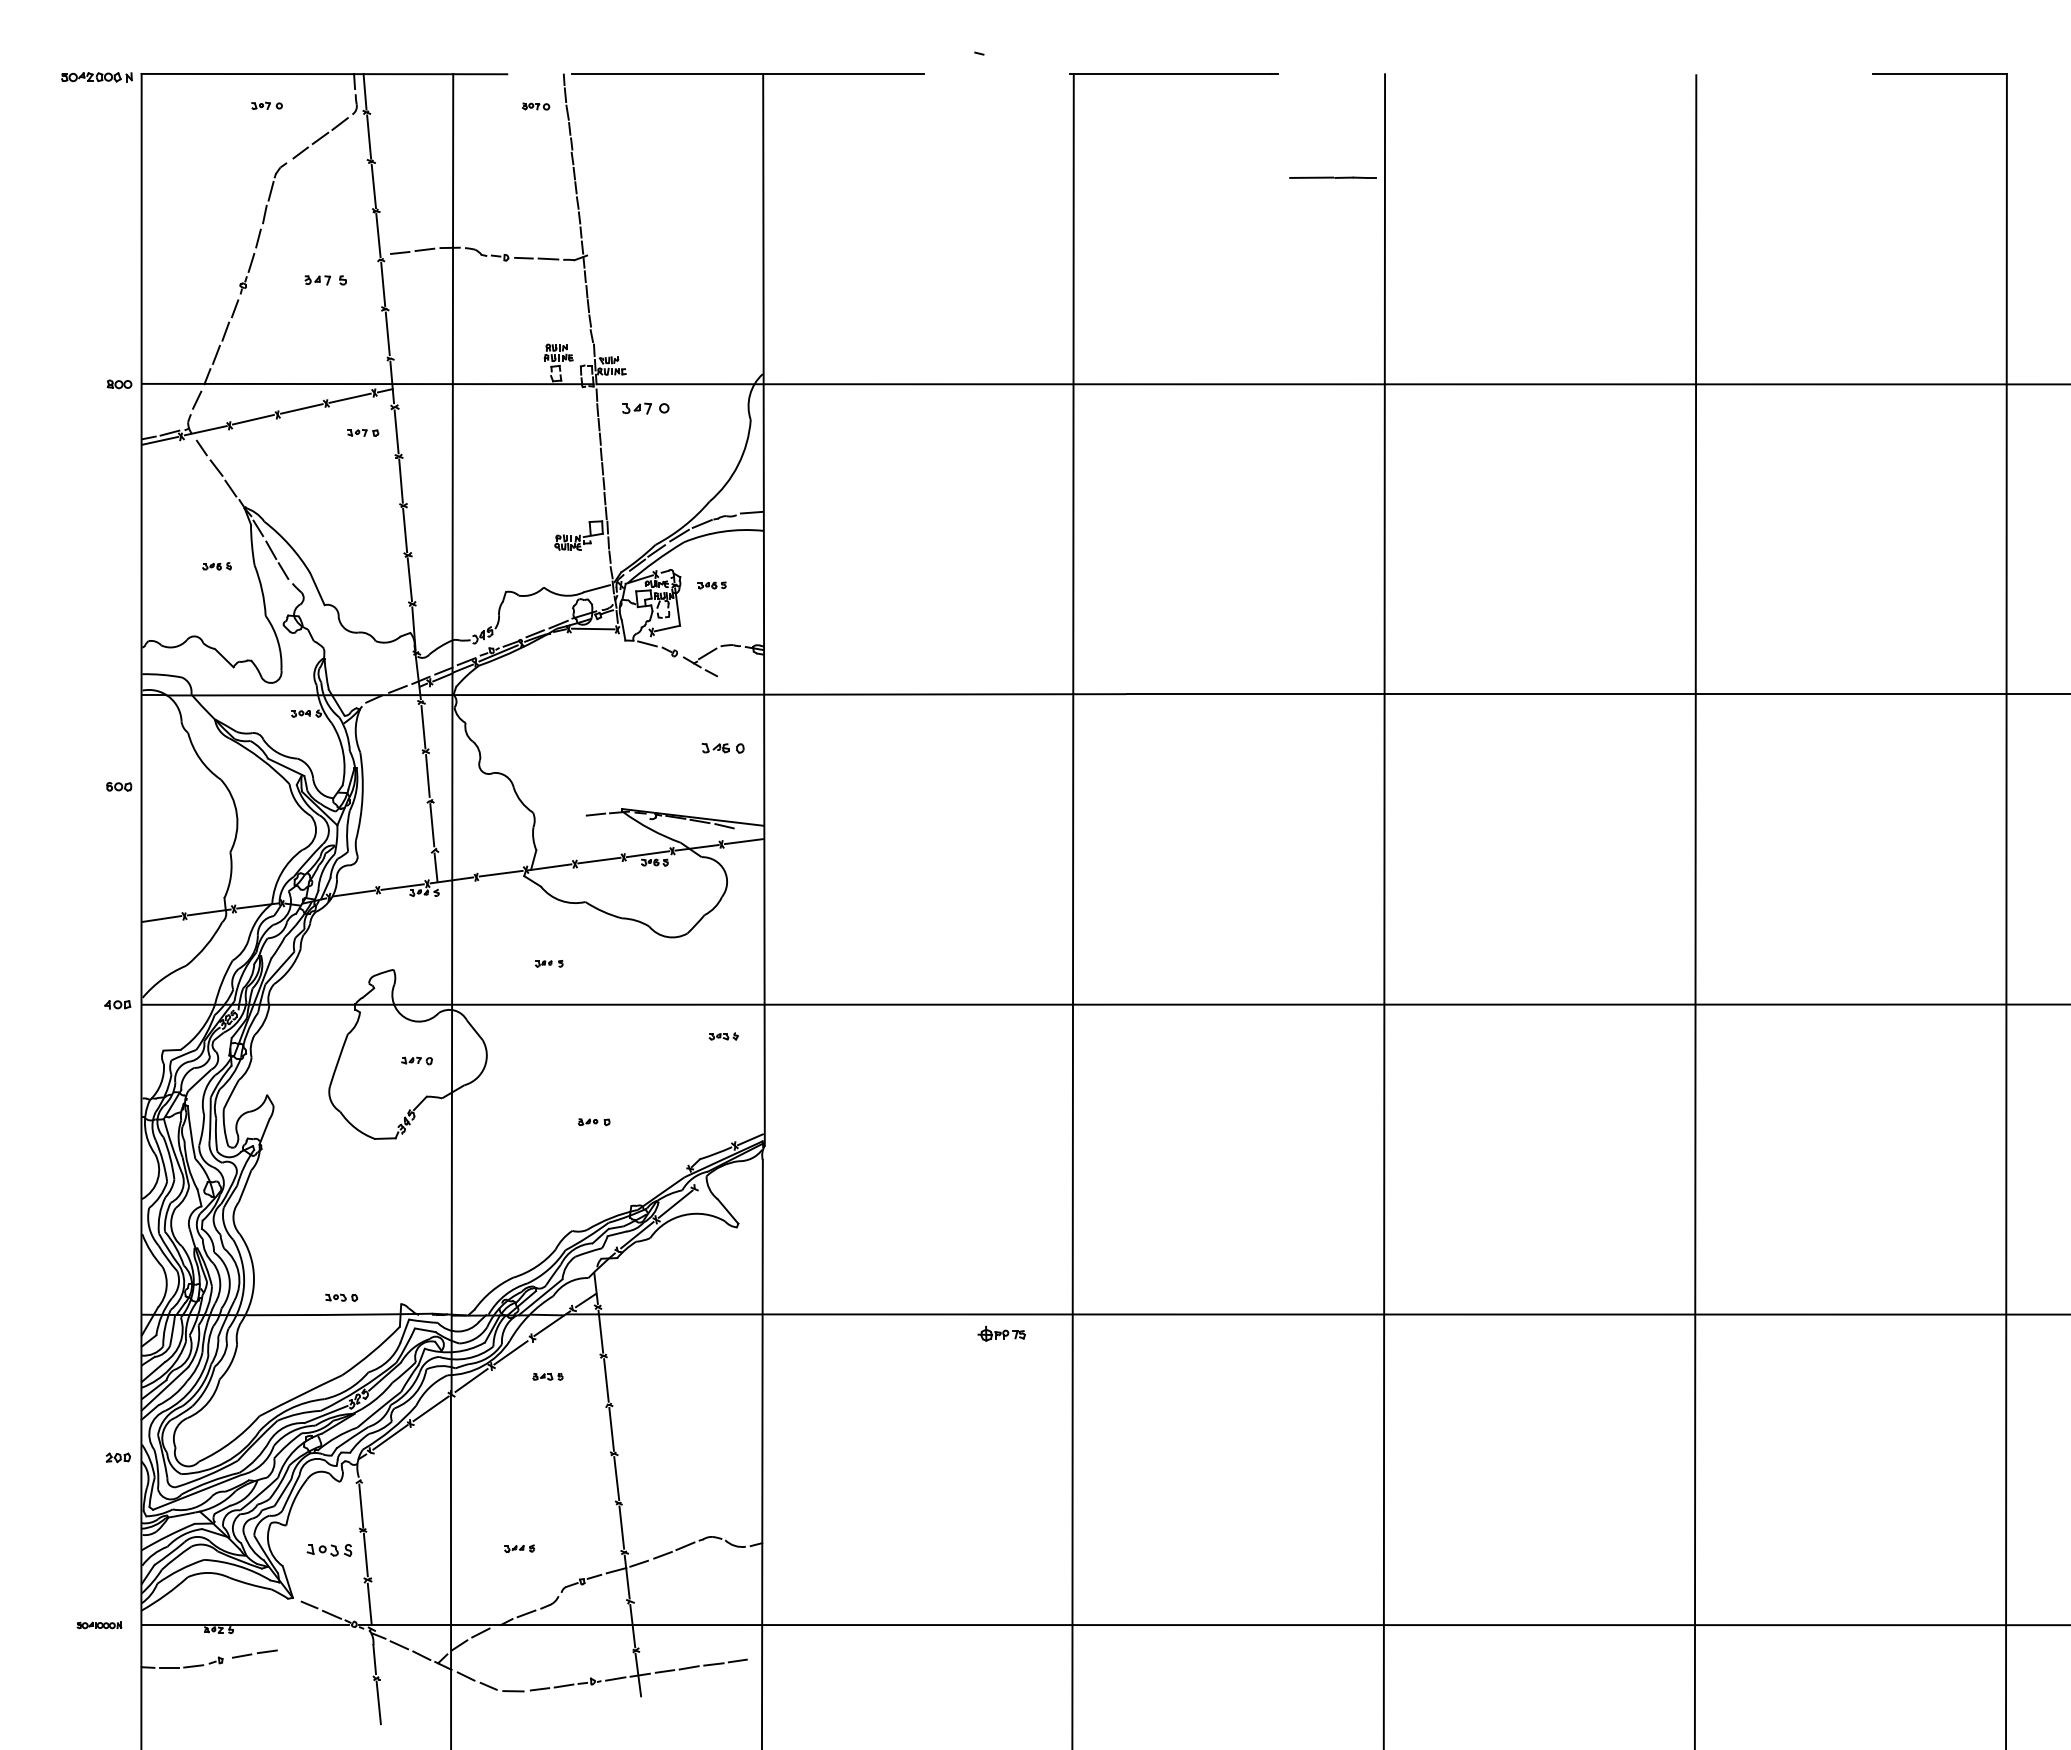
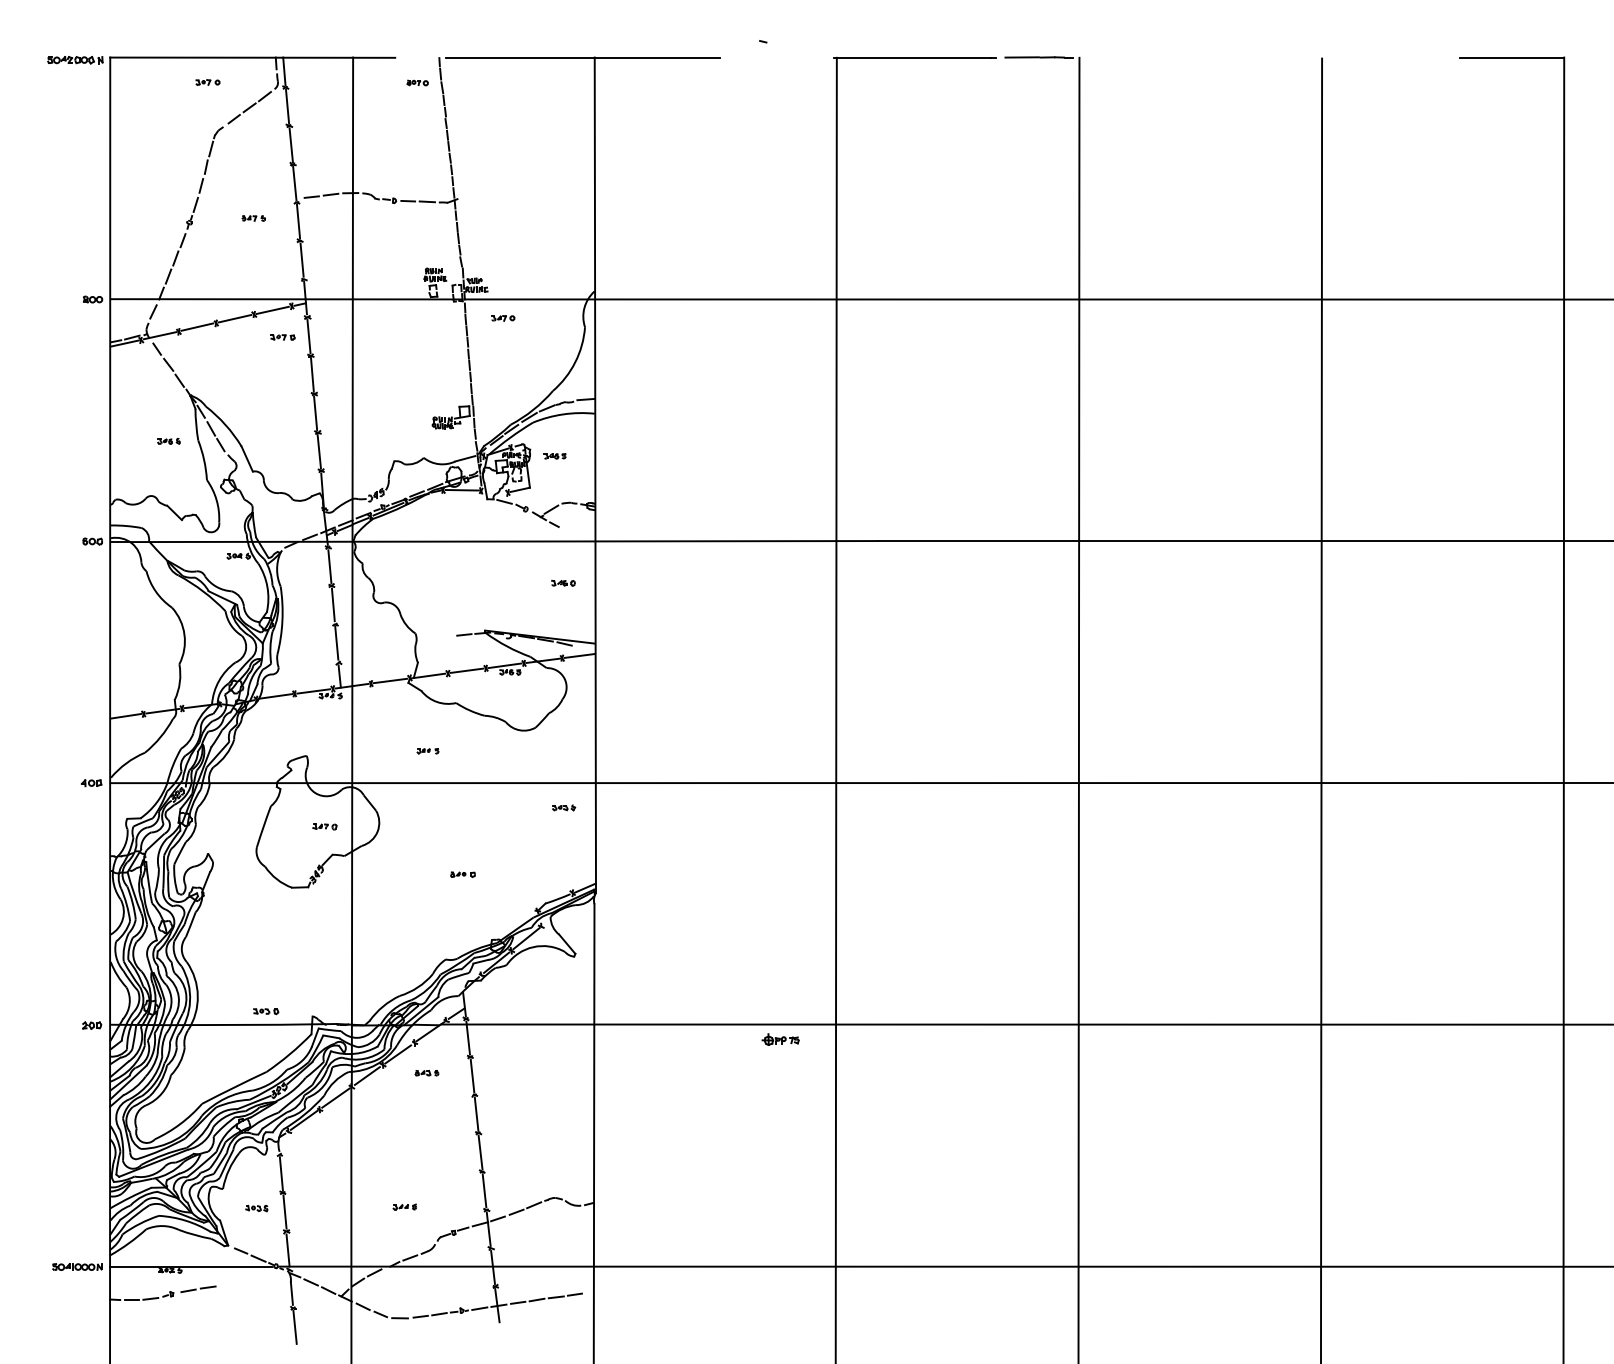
line: (1332, 177) -> (1038, 57), moved
part: (325, 280) -> (253, 218), size x0.71
part: (646, 408) -> (503, 318), size x0.62
part: (722, 748) -> (563, 583), size x0.71
part: (119, 786) -> (92, 541), moved
part: (117, 1457) -> (91, 1025), moved
part: (329, 1550) -> (256, 1208), size x0.62
part: (99, 1625) -> (77, 1267), size x1.43

